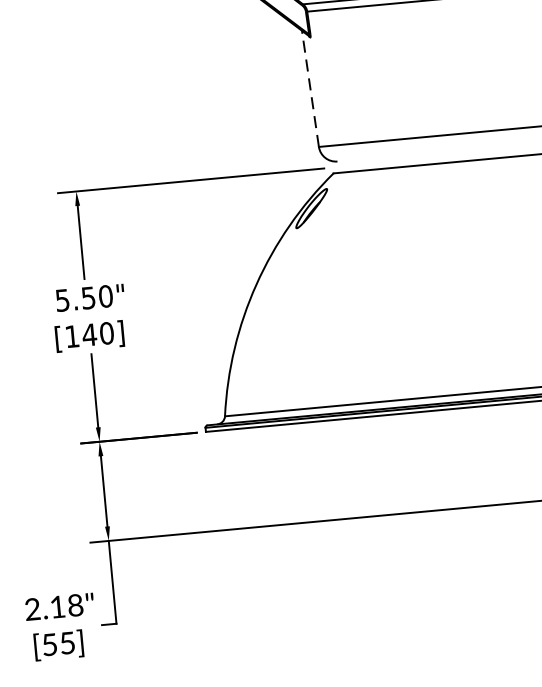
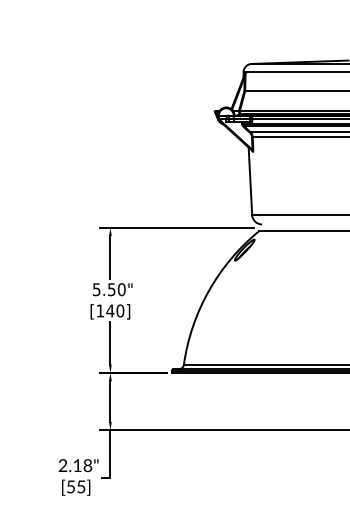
line: (310, 89) -> (250, 181), dashed -> solid

